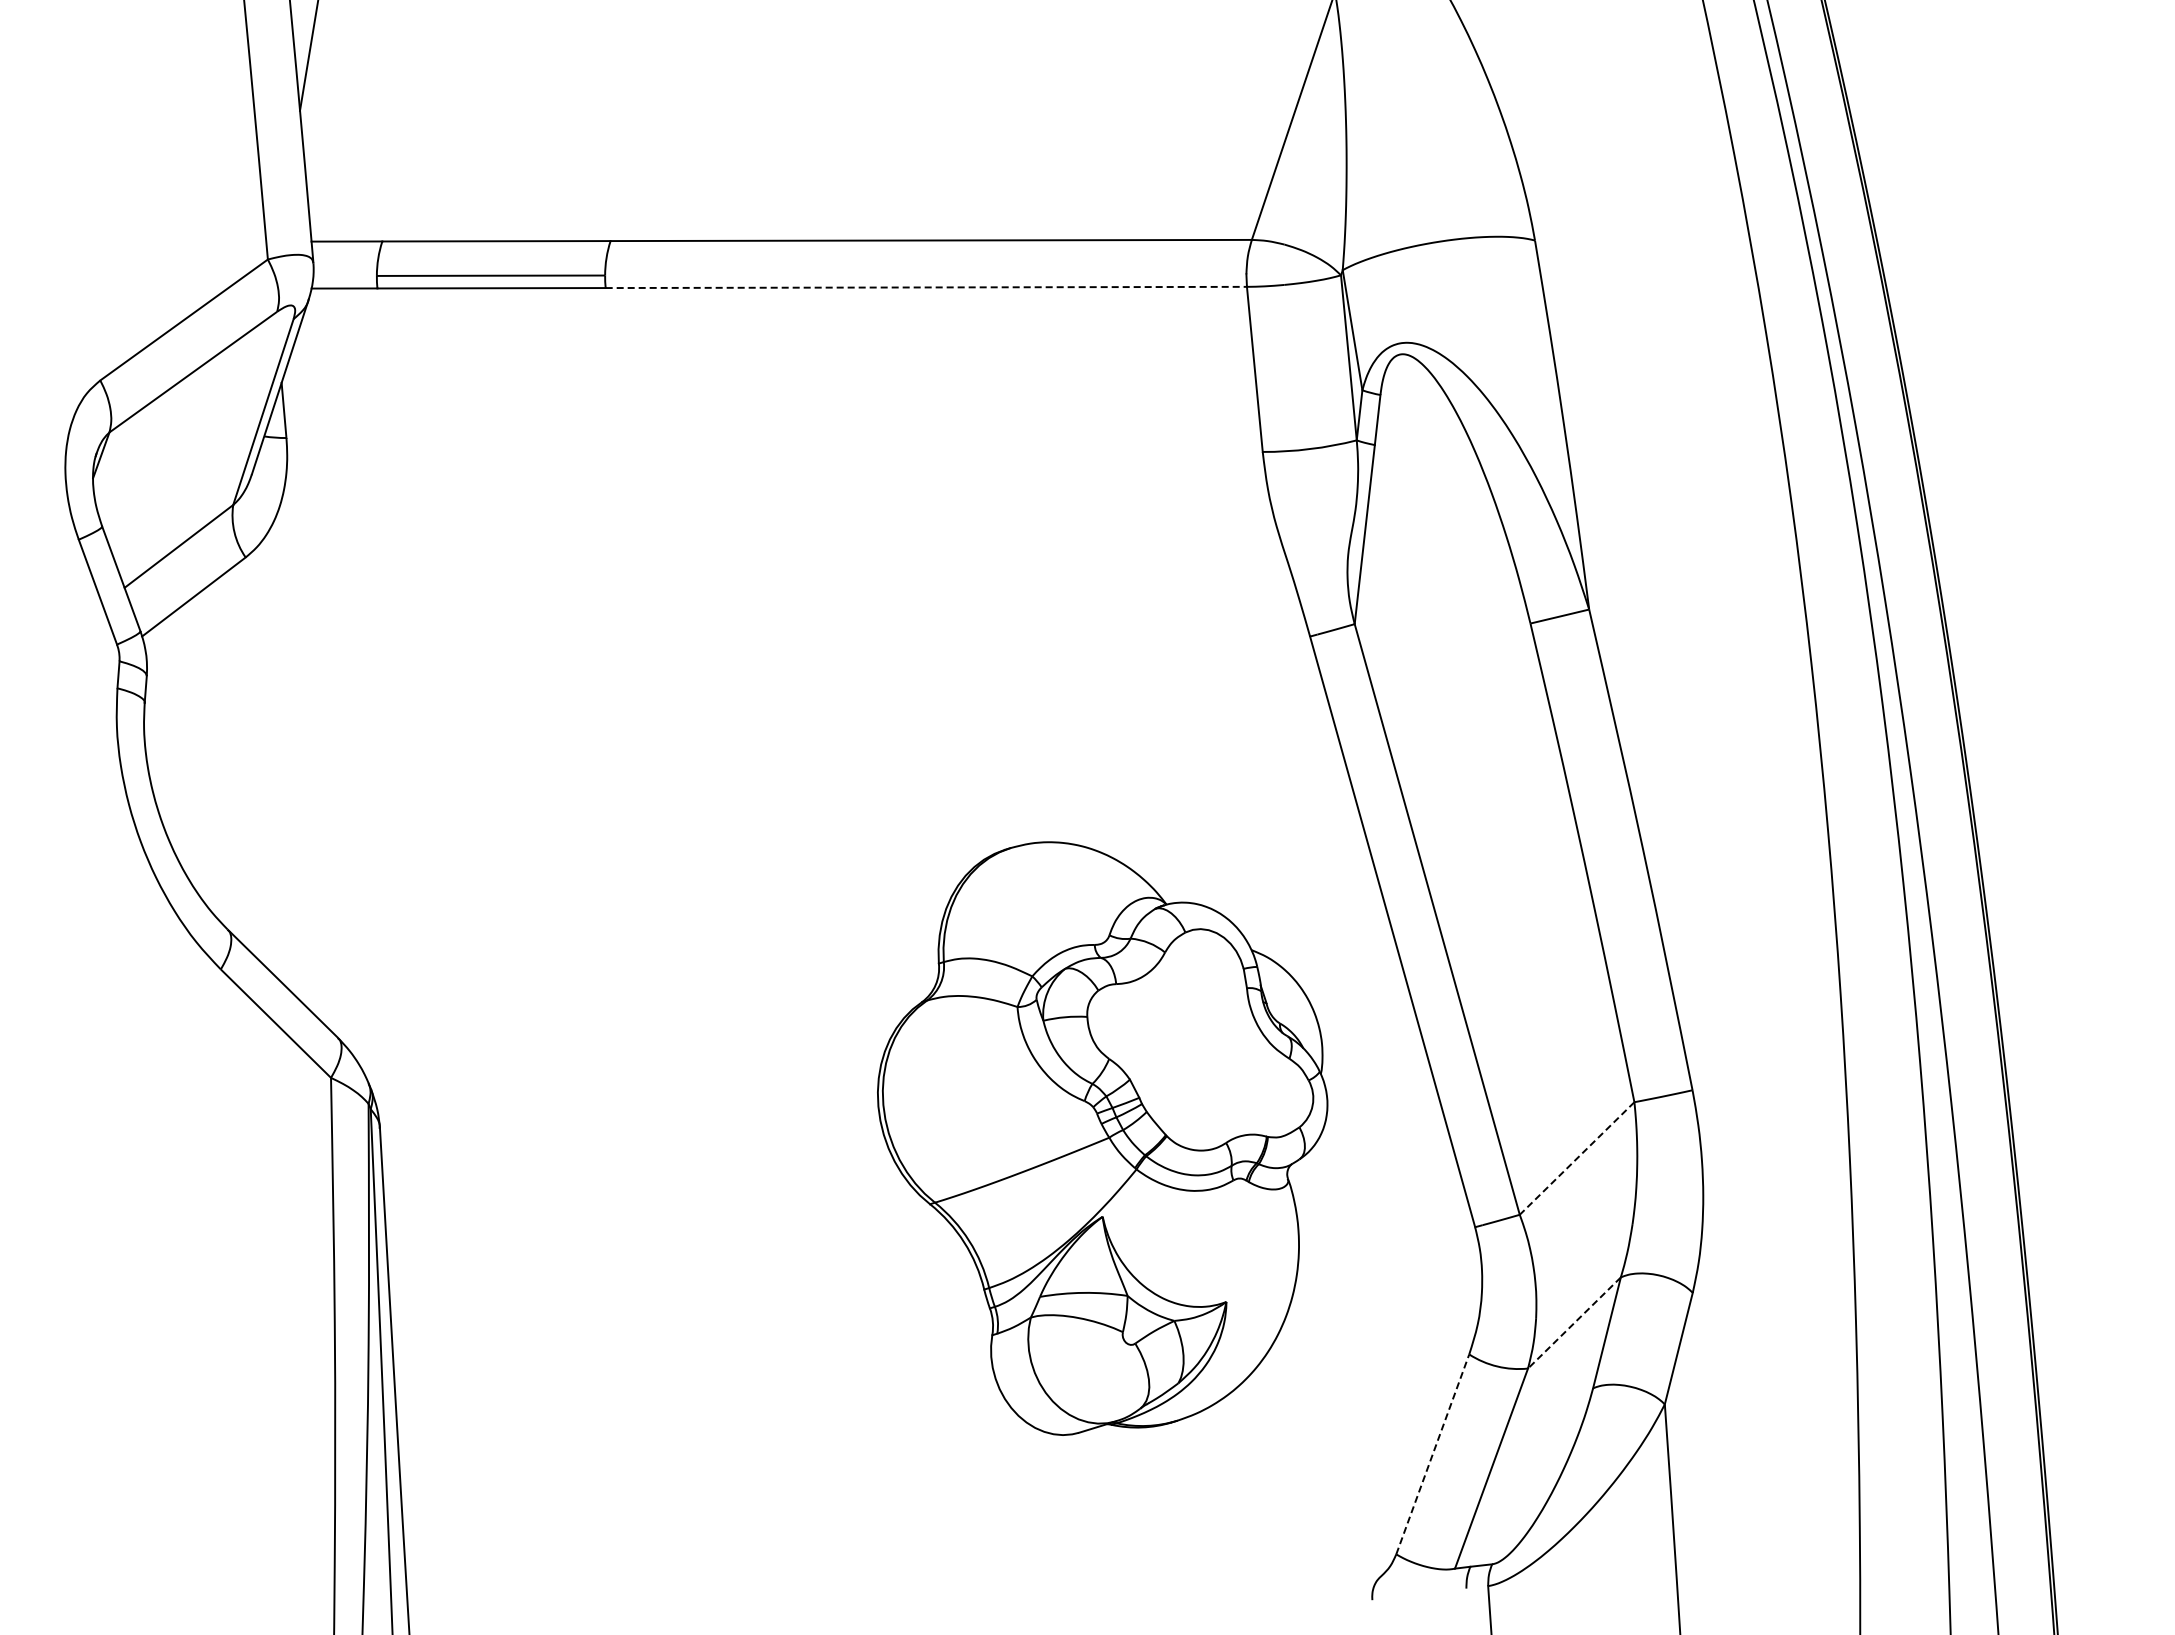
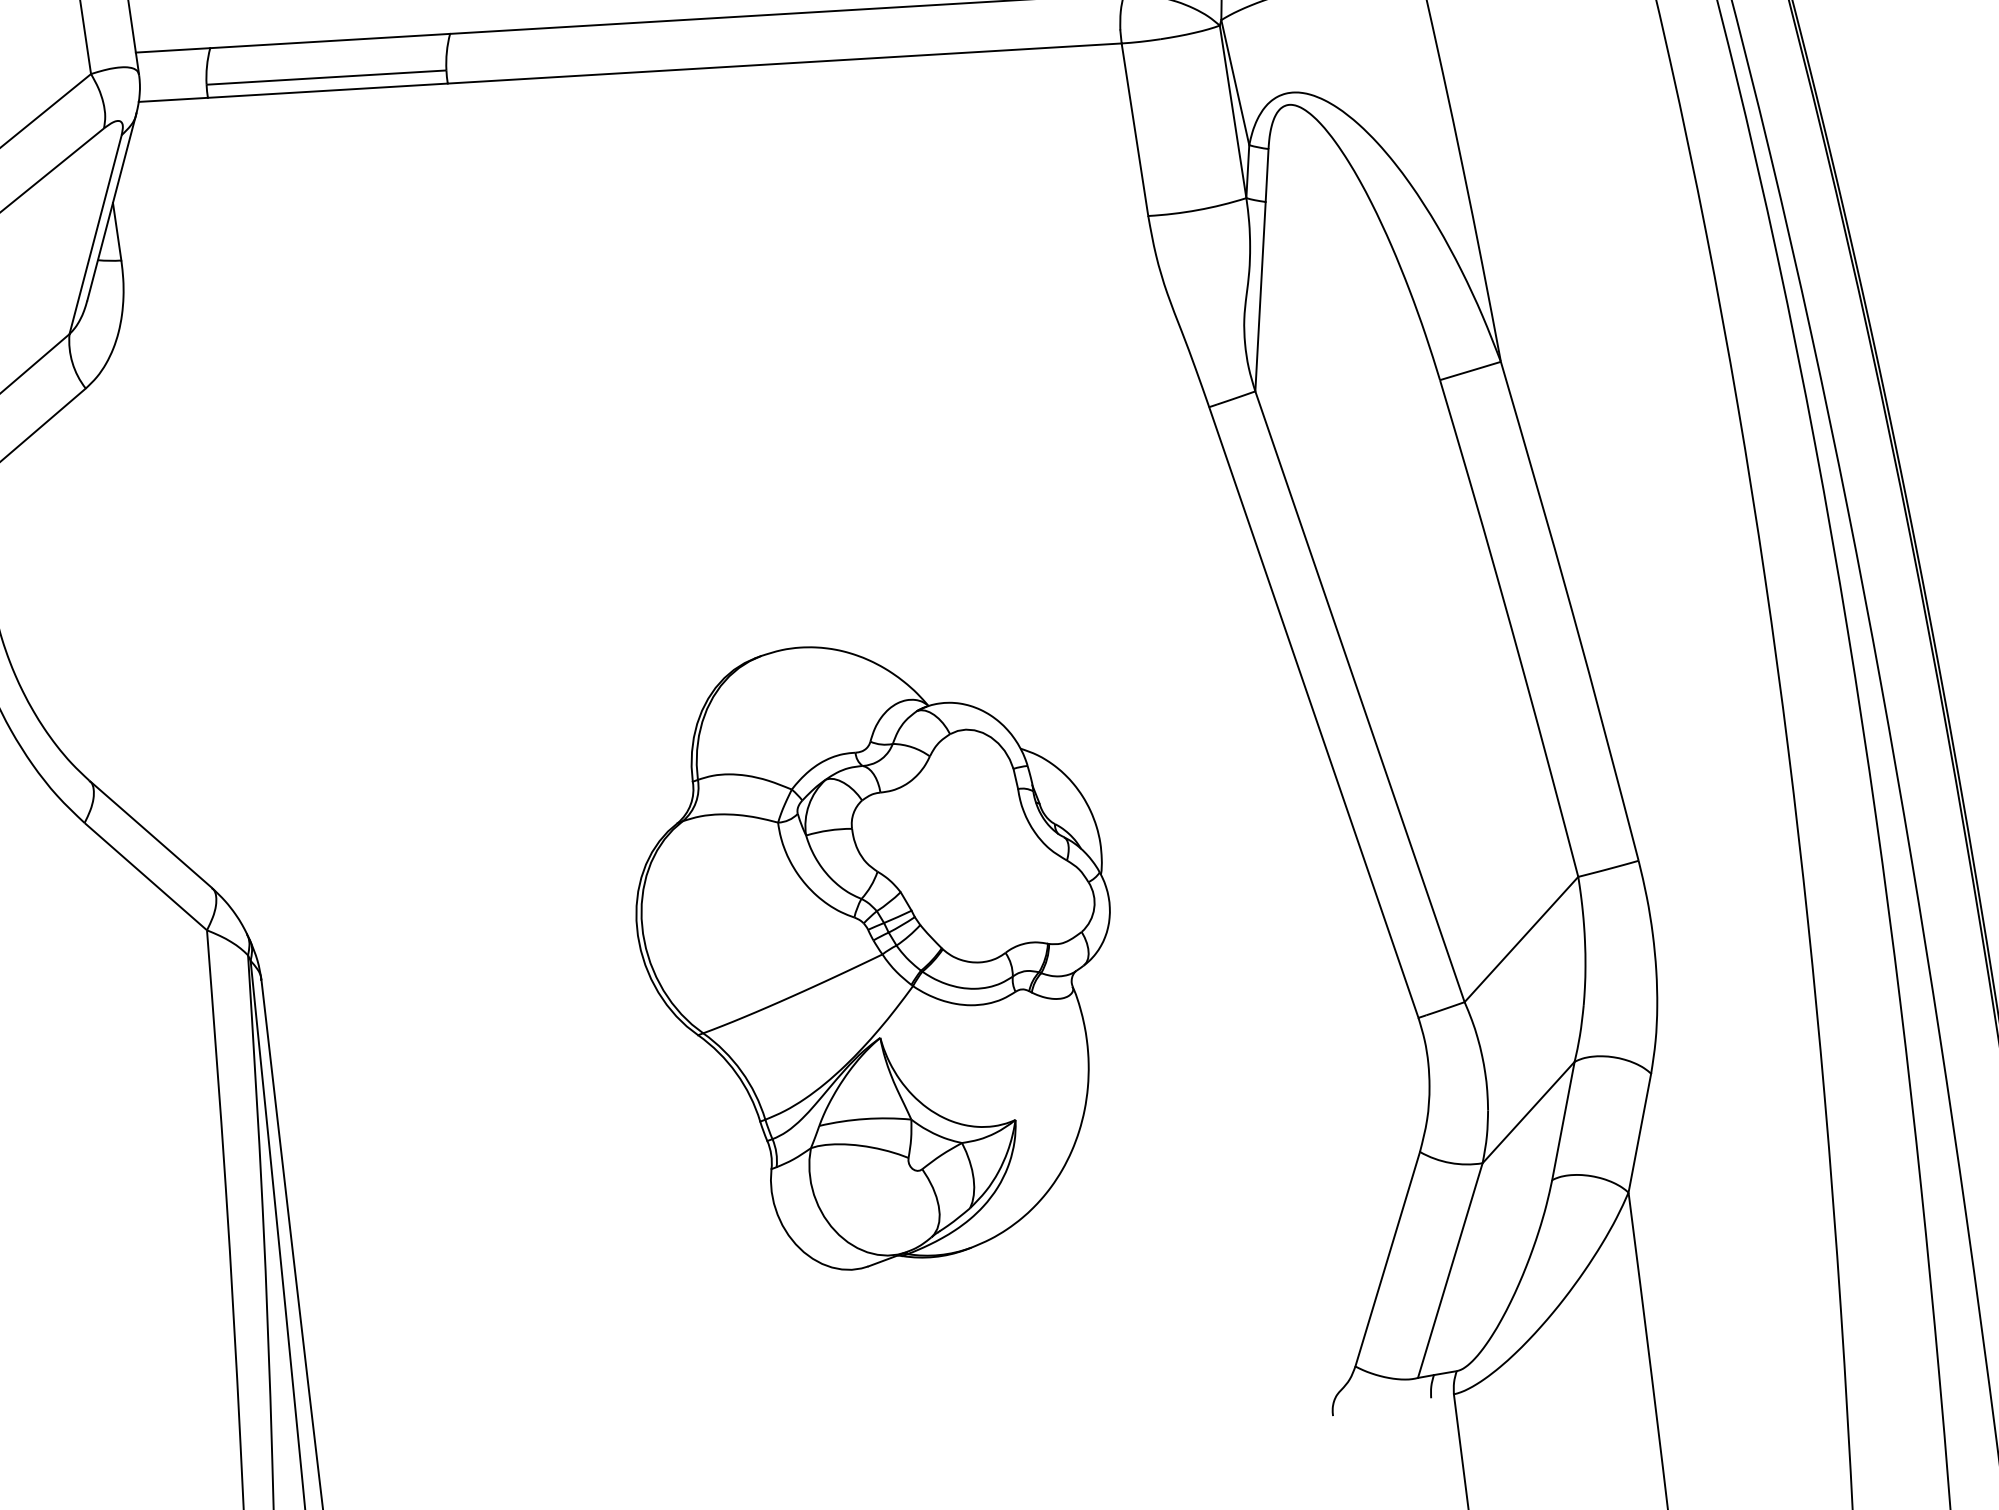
line: (926, 287) -> (784, 63), dashed -> solid
part: (1102, 1138) -> (875, 955), moved
line: (1576, 1158) -> (1520, 939), dashed -> solid
line: (1574, 1323) -> (1528, 1113), dashed -> solid
line: (1432, 1453) -> (1387, 1258), dashed -> solid

